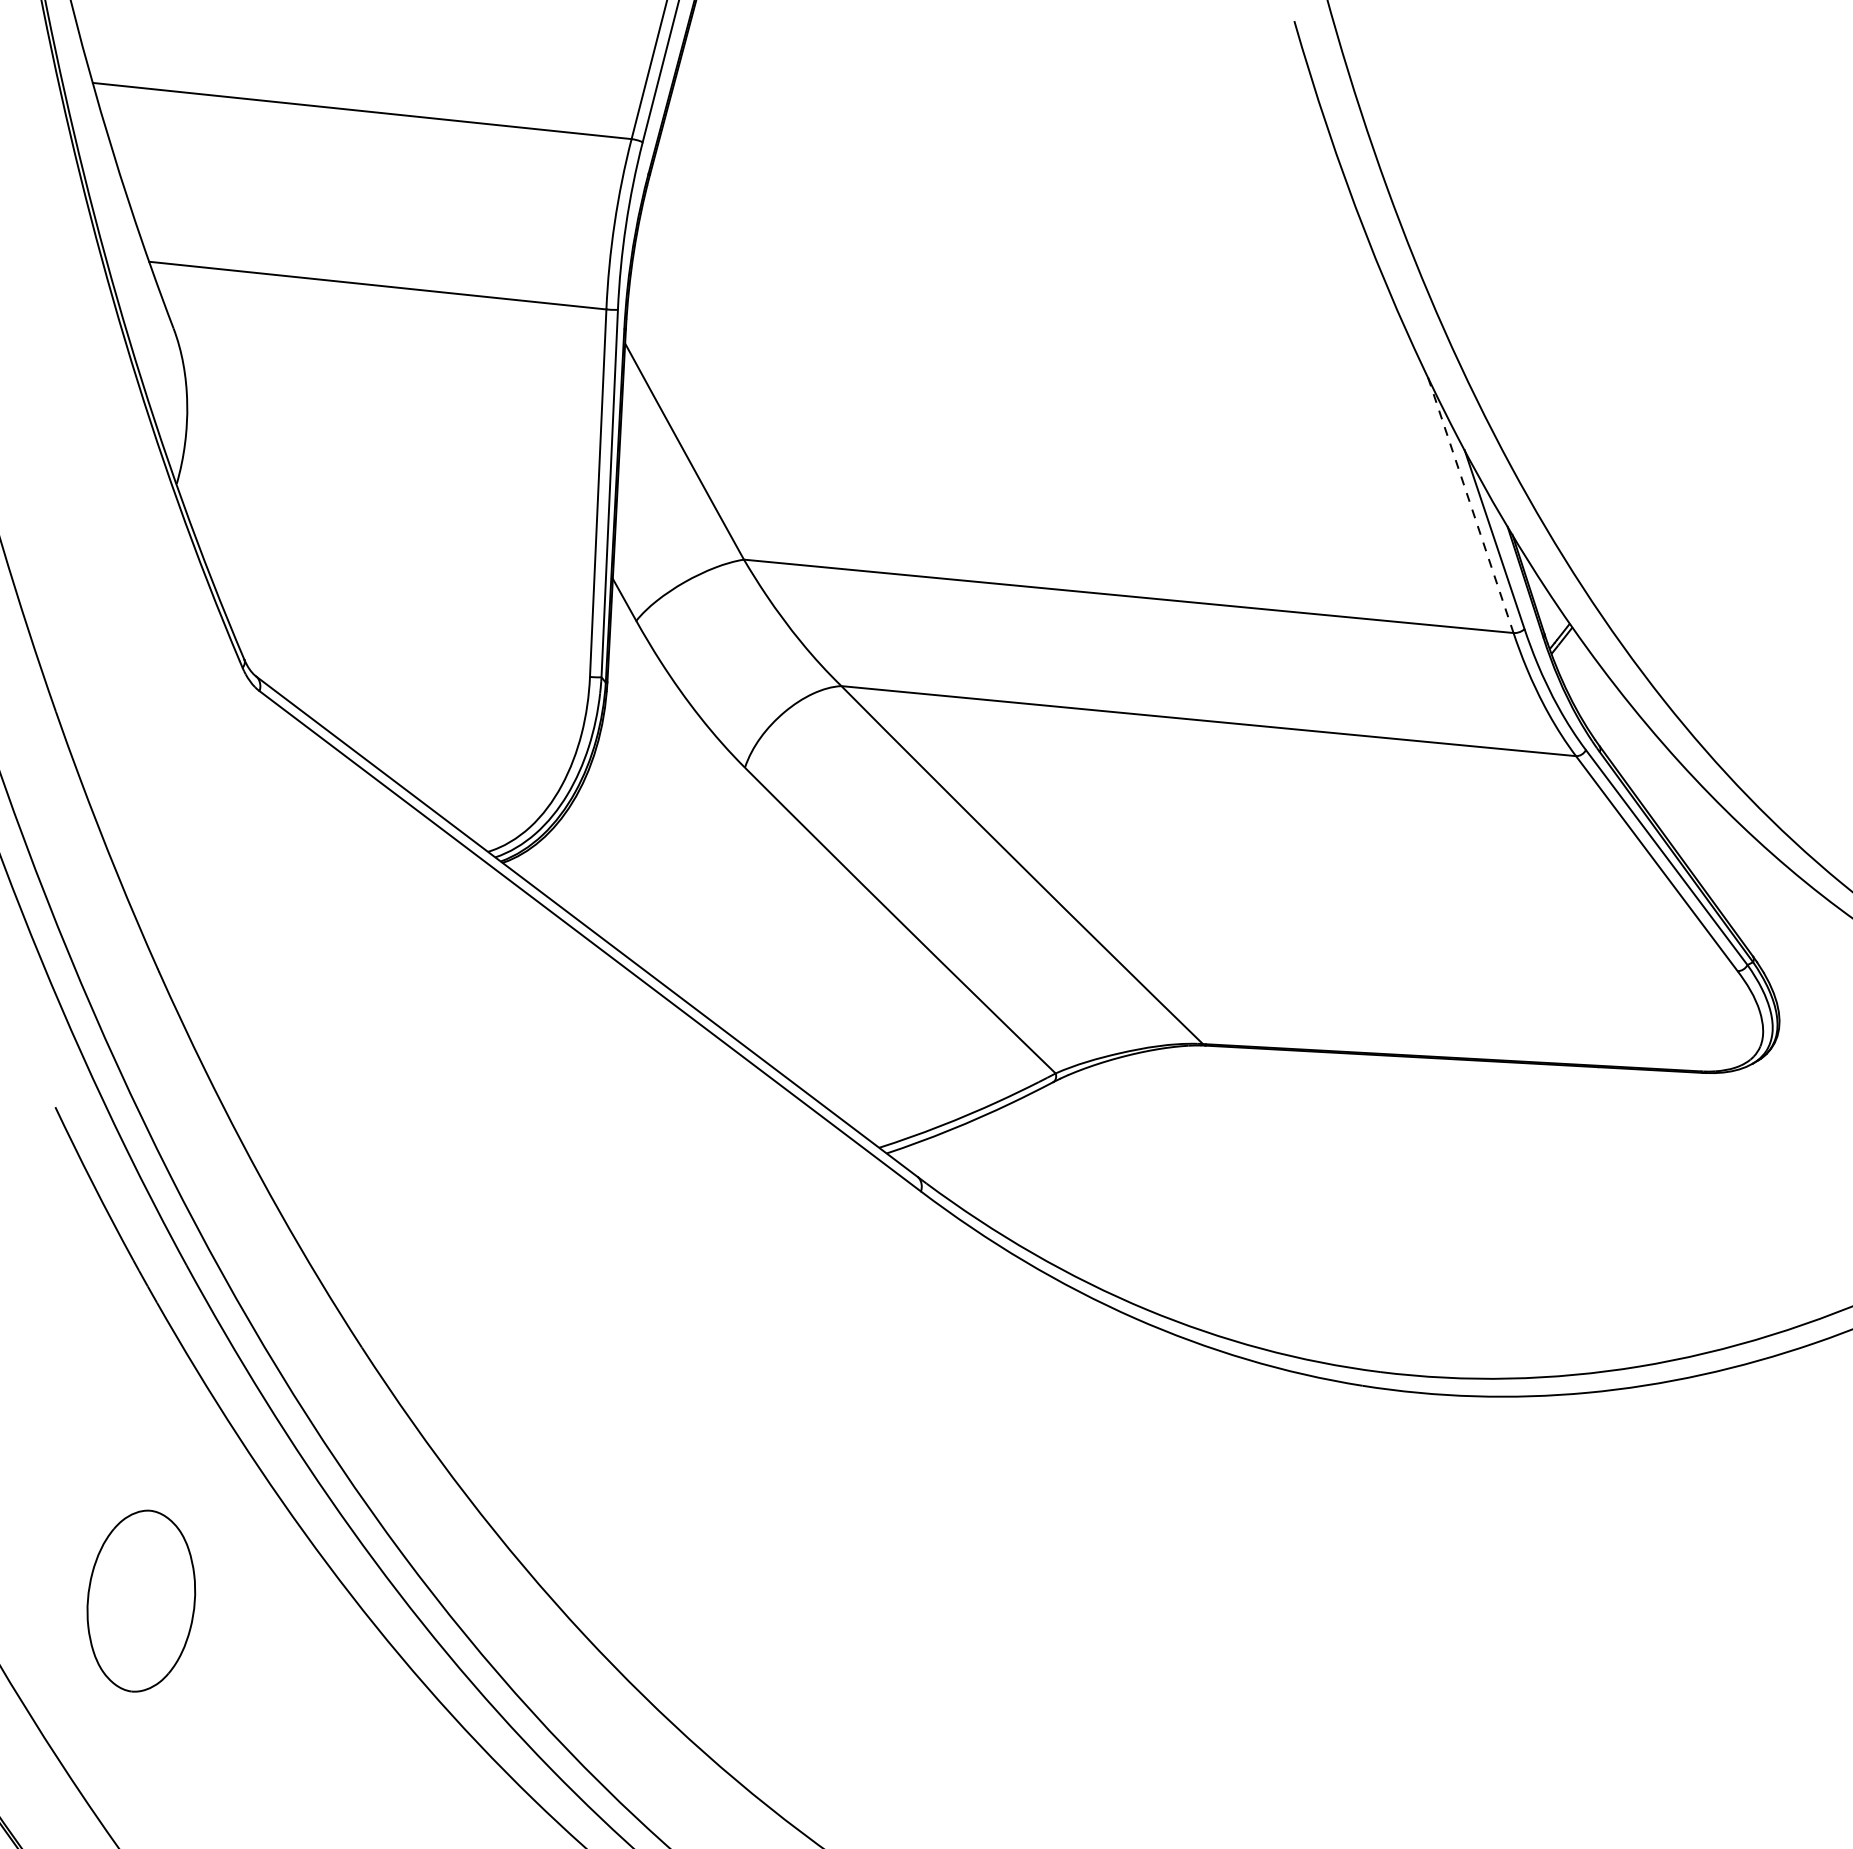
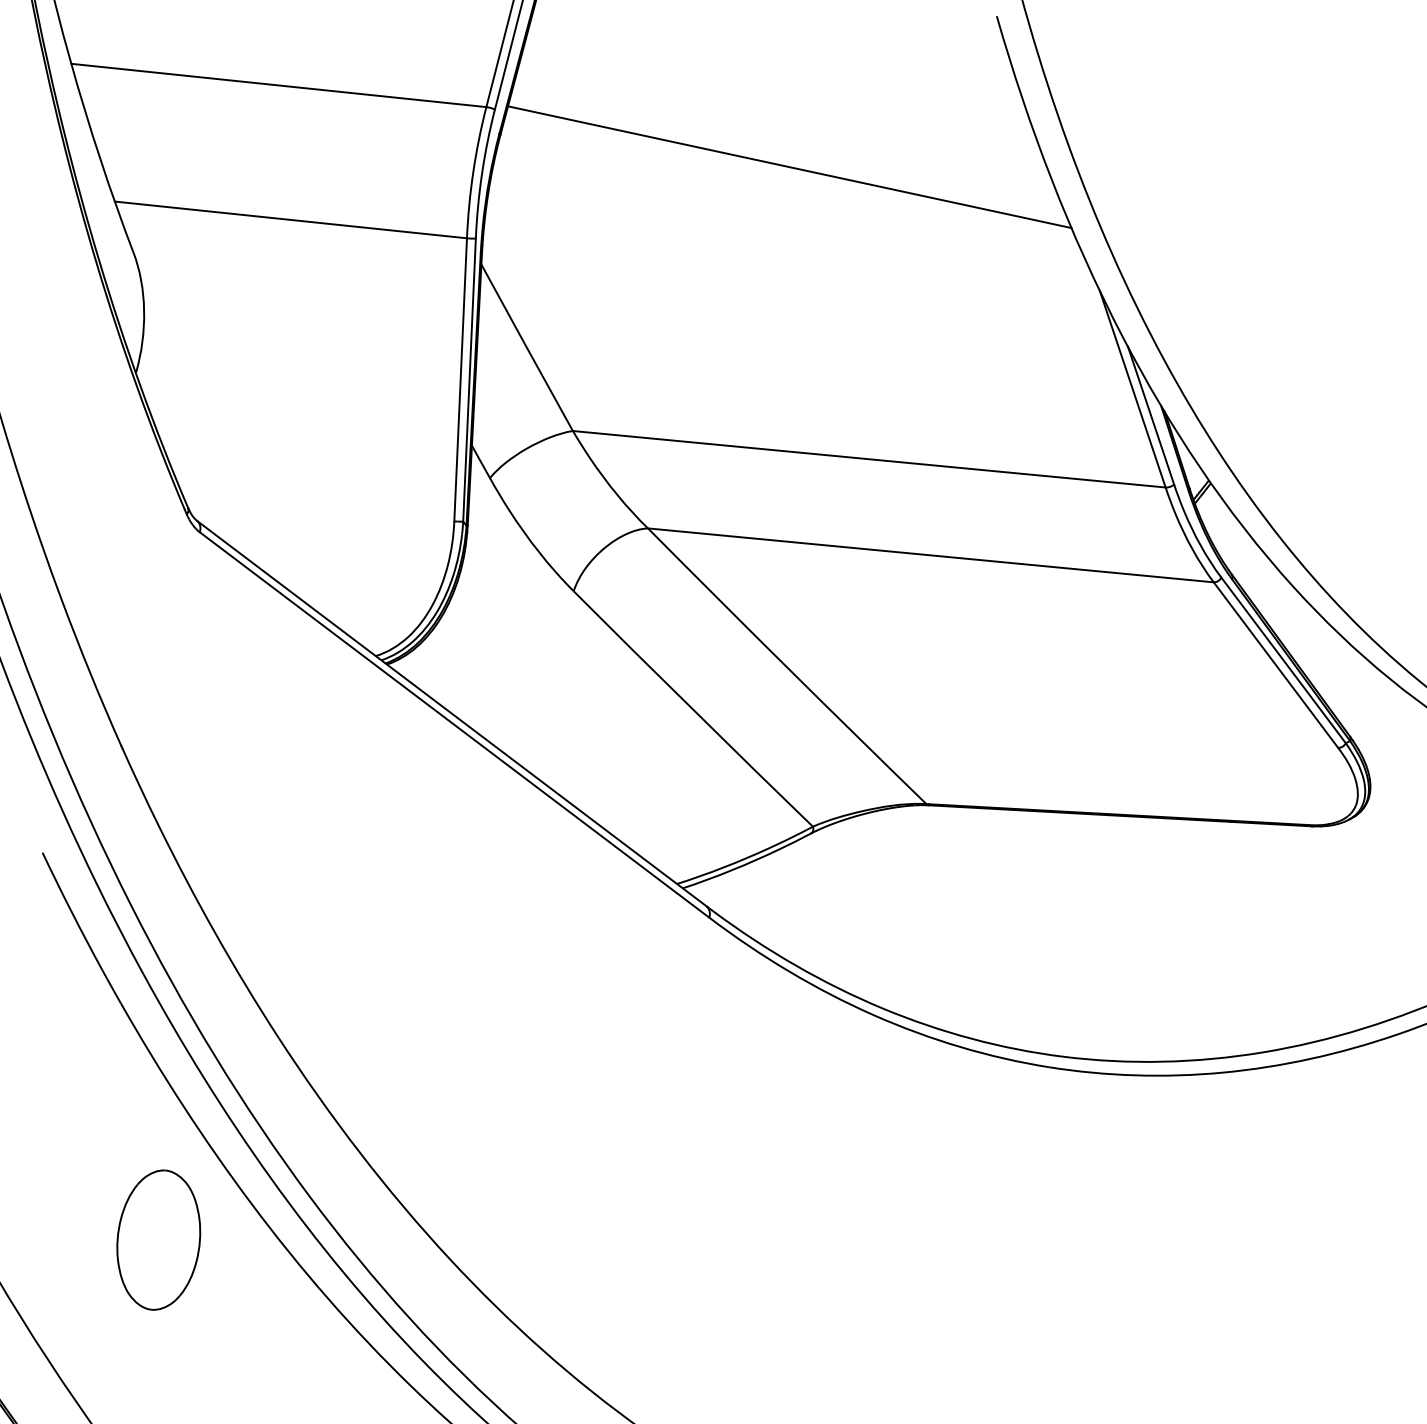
line: (1025, 217) -> (789, 167), added
line: (1470, 505) -> (1132, 389), dashed -> solid
part: (140, 1600) -> (158, 1239), moved

